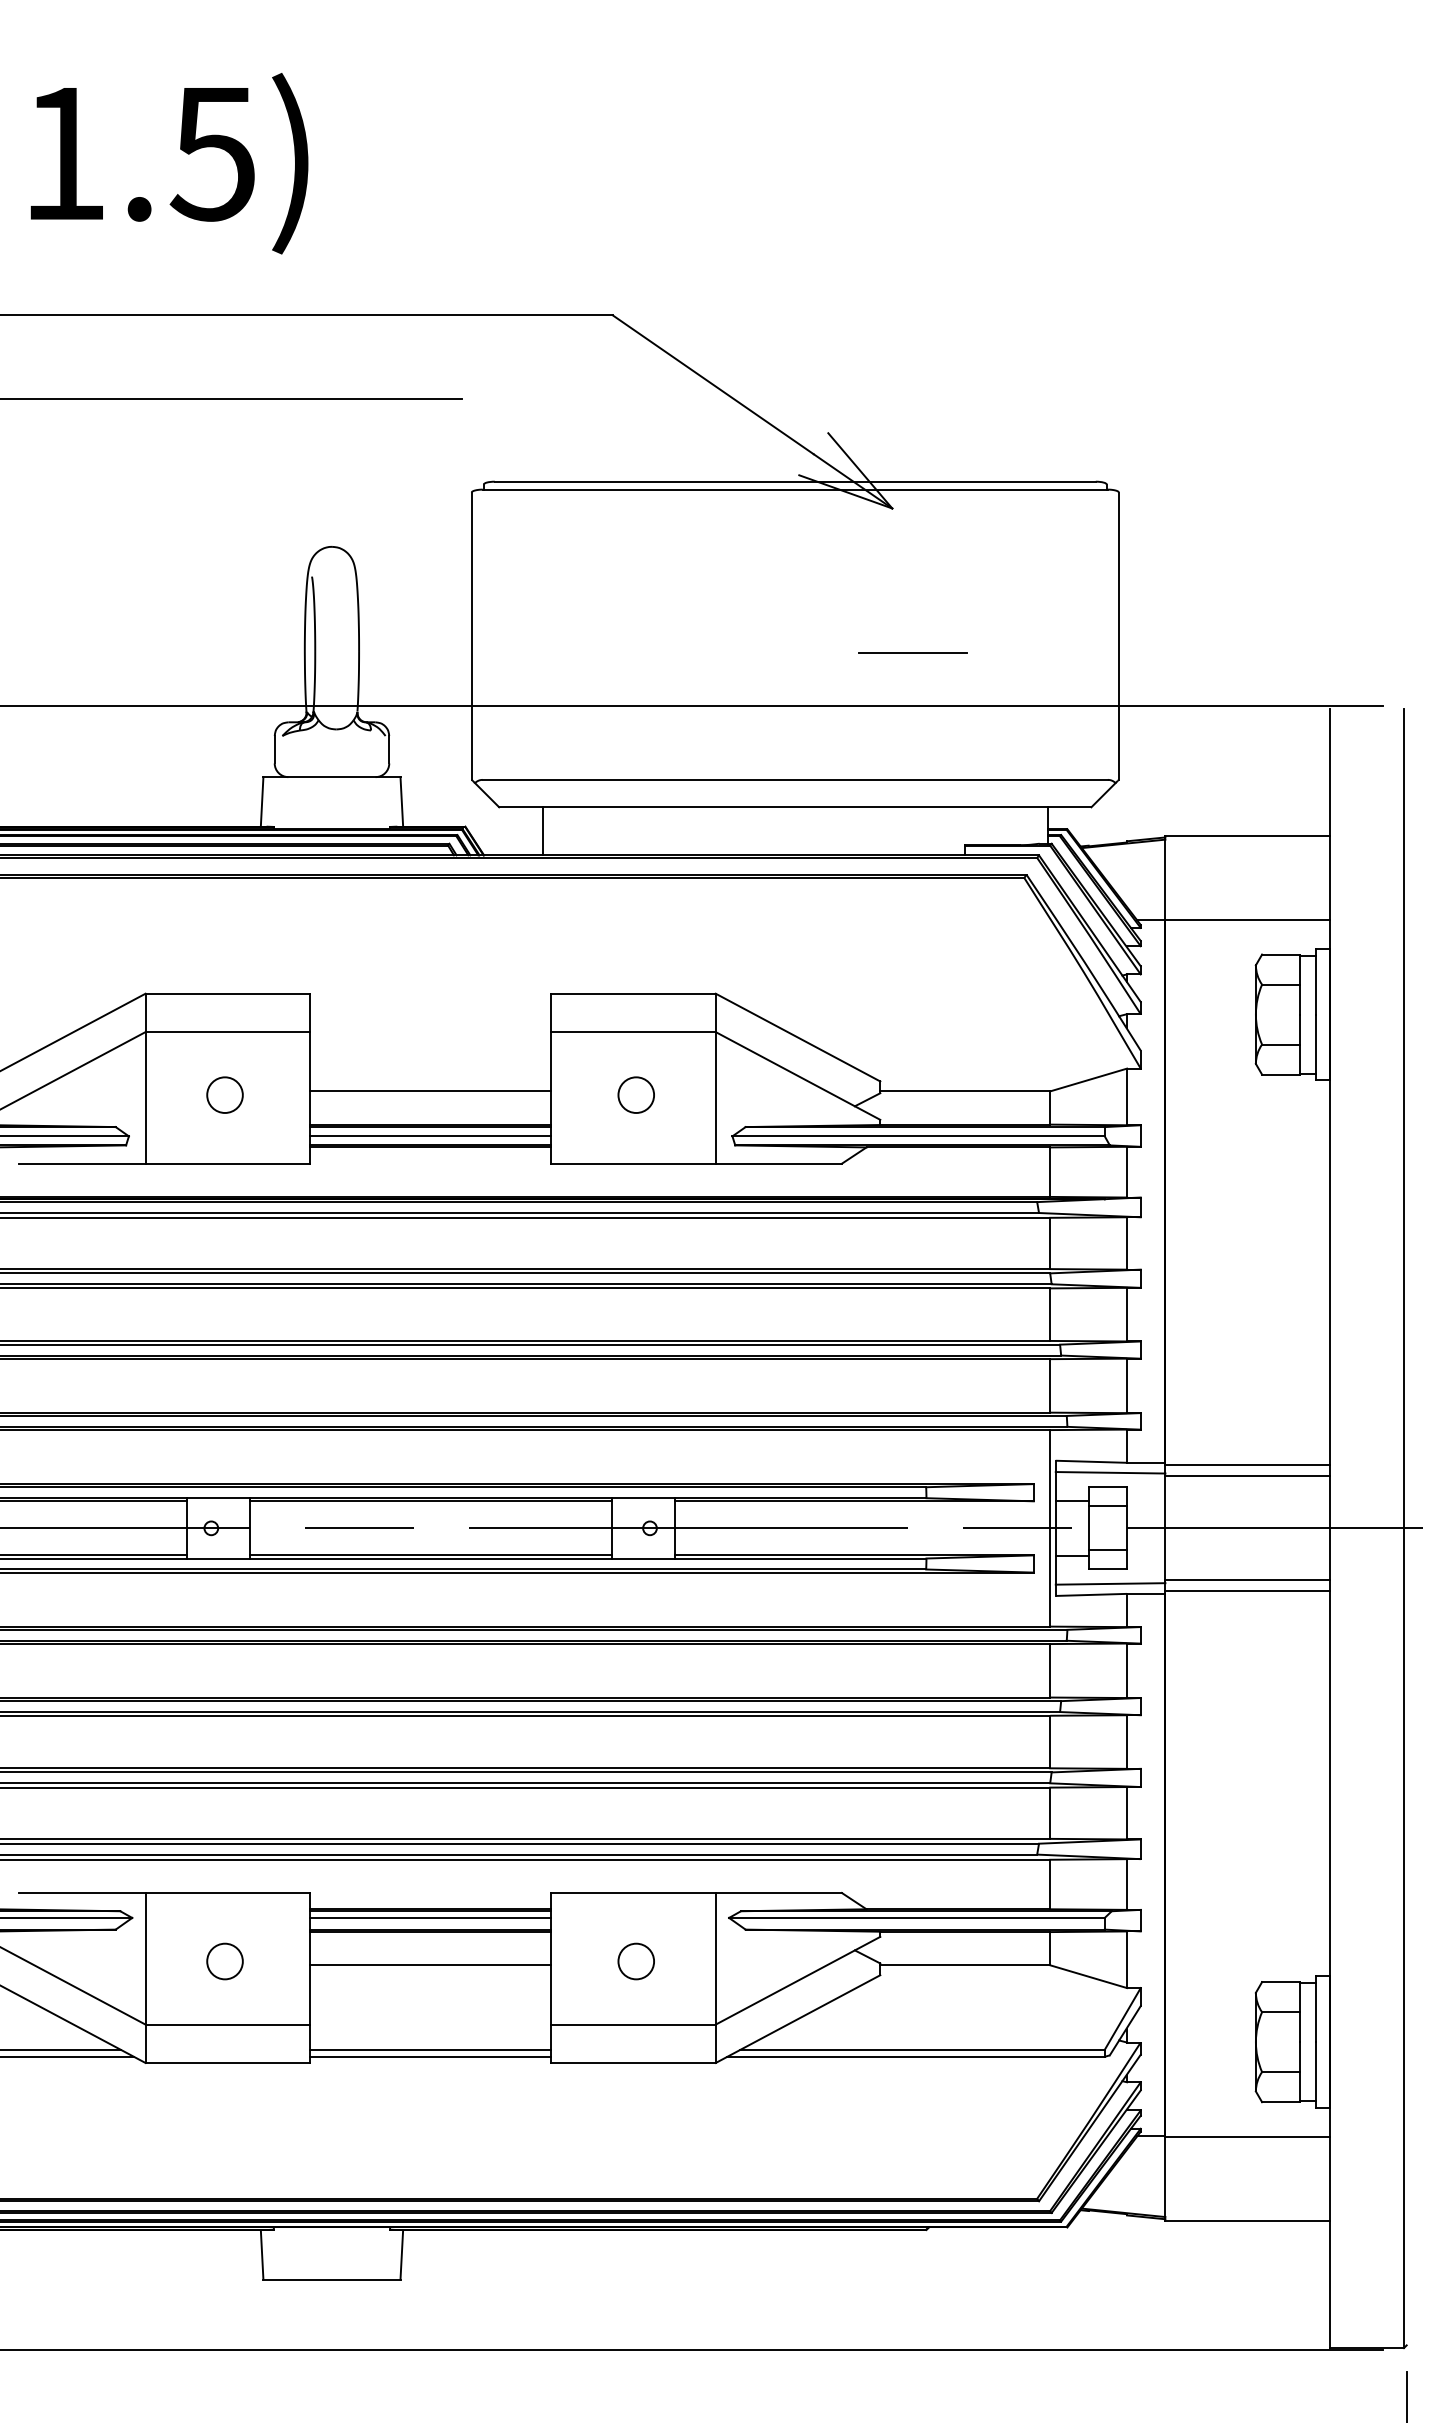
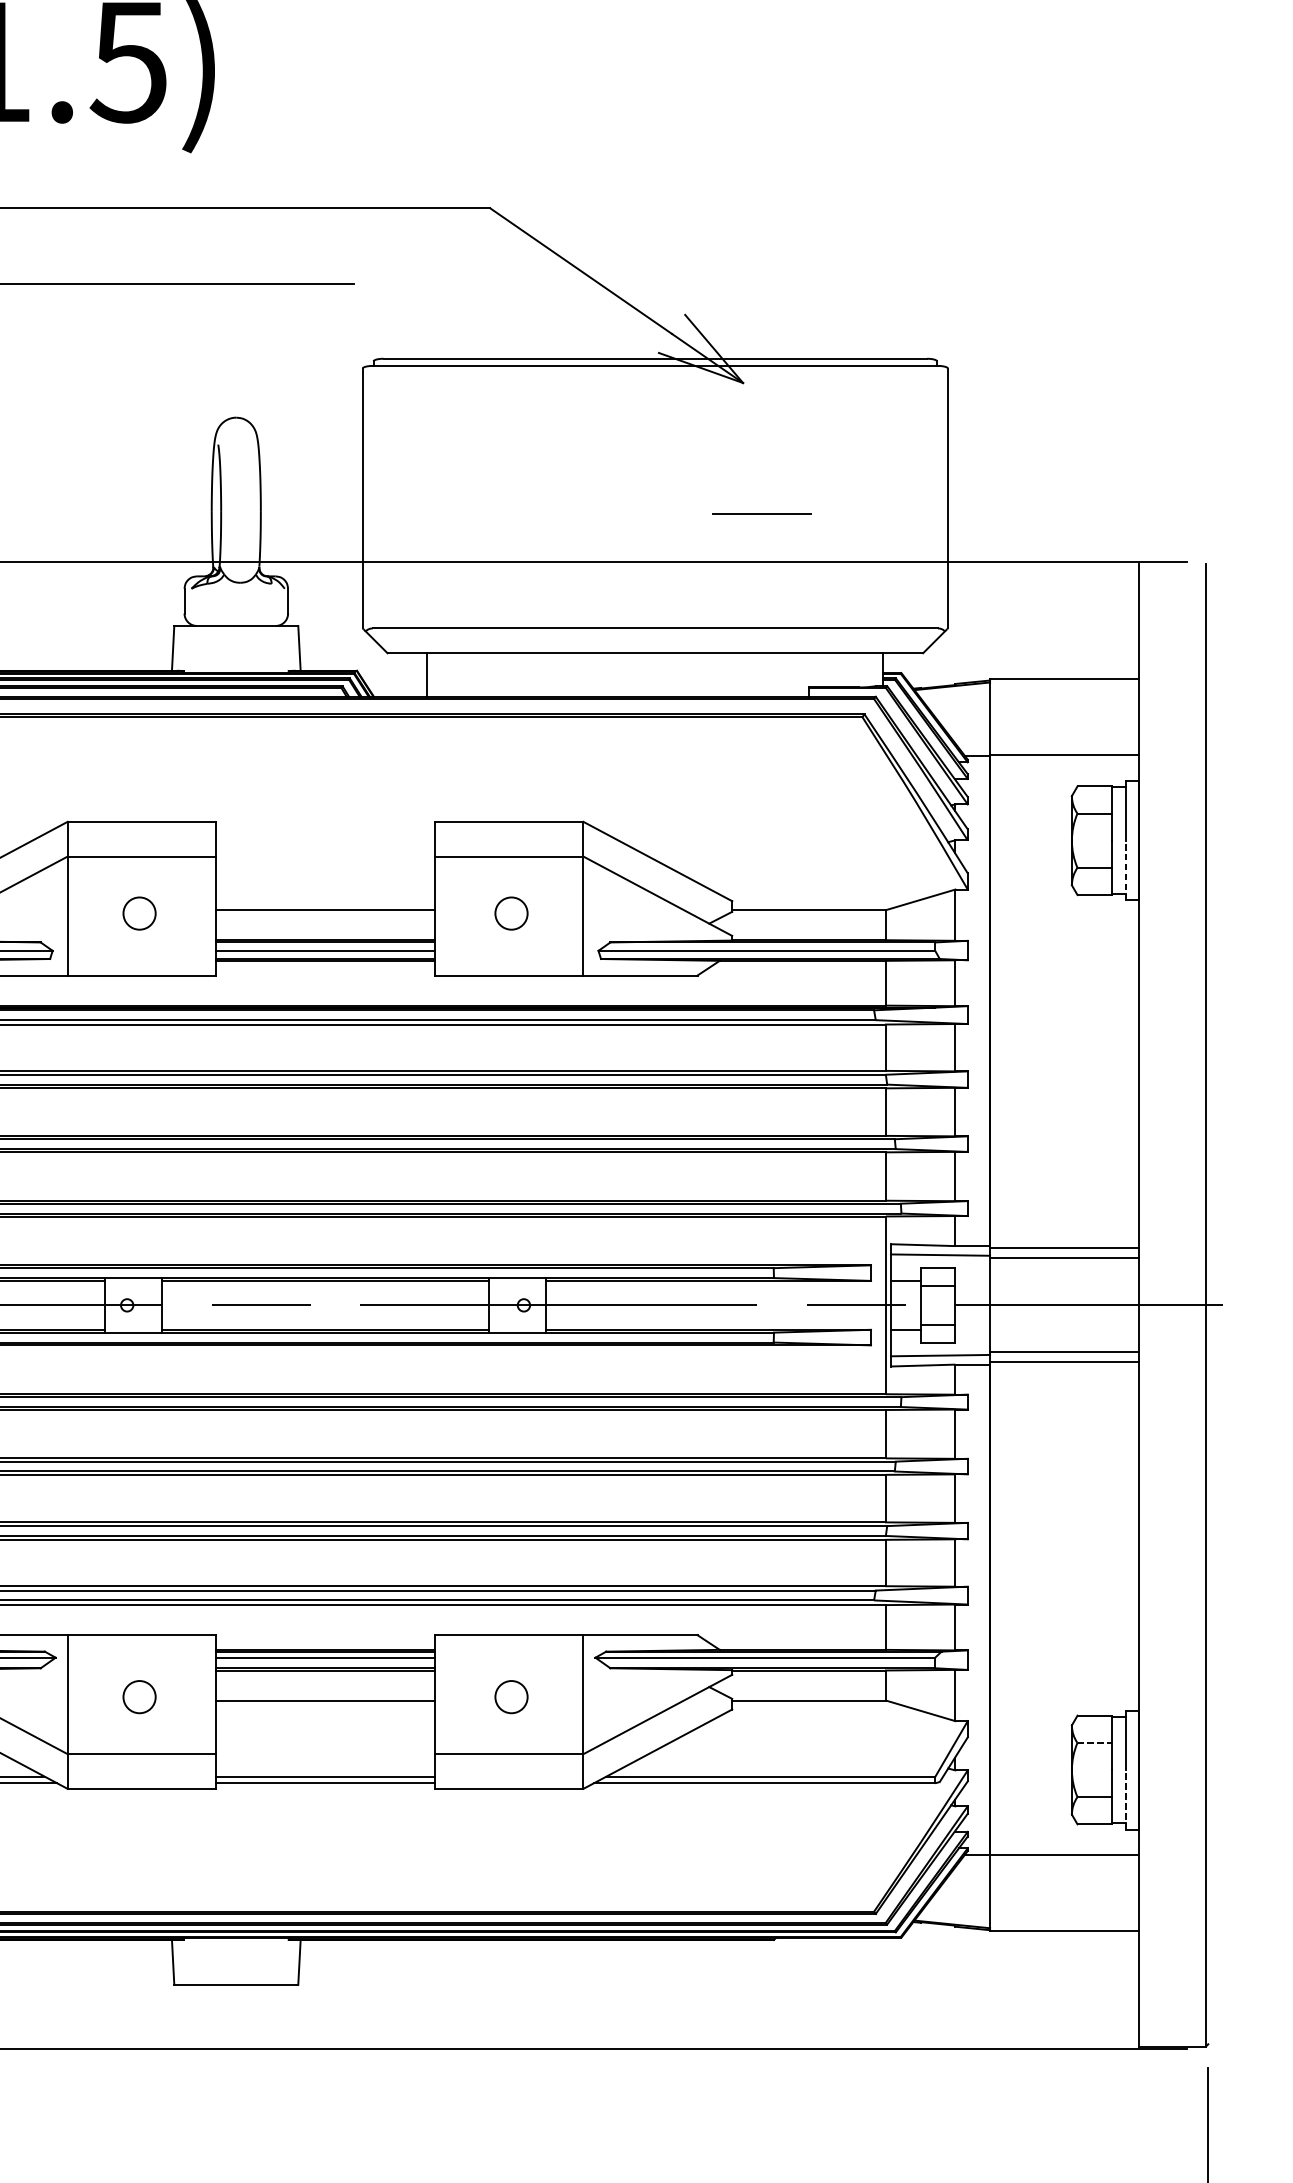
line: (1316, 1047) -> (1126, 870), solid -> dashed
line: (1280, 2012) -> (1094, 1743), solid -> dashed
line: (1316, 2075) -> (1126, 1800), solid -> dashed

